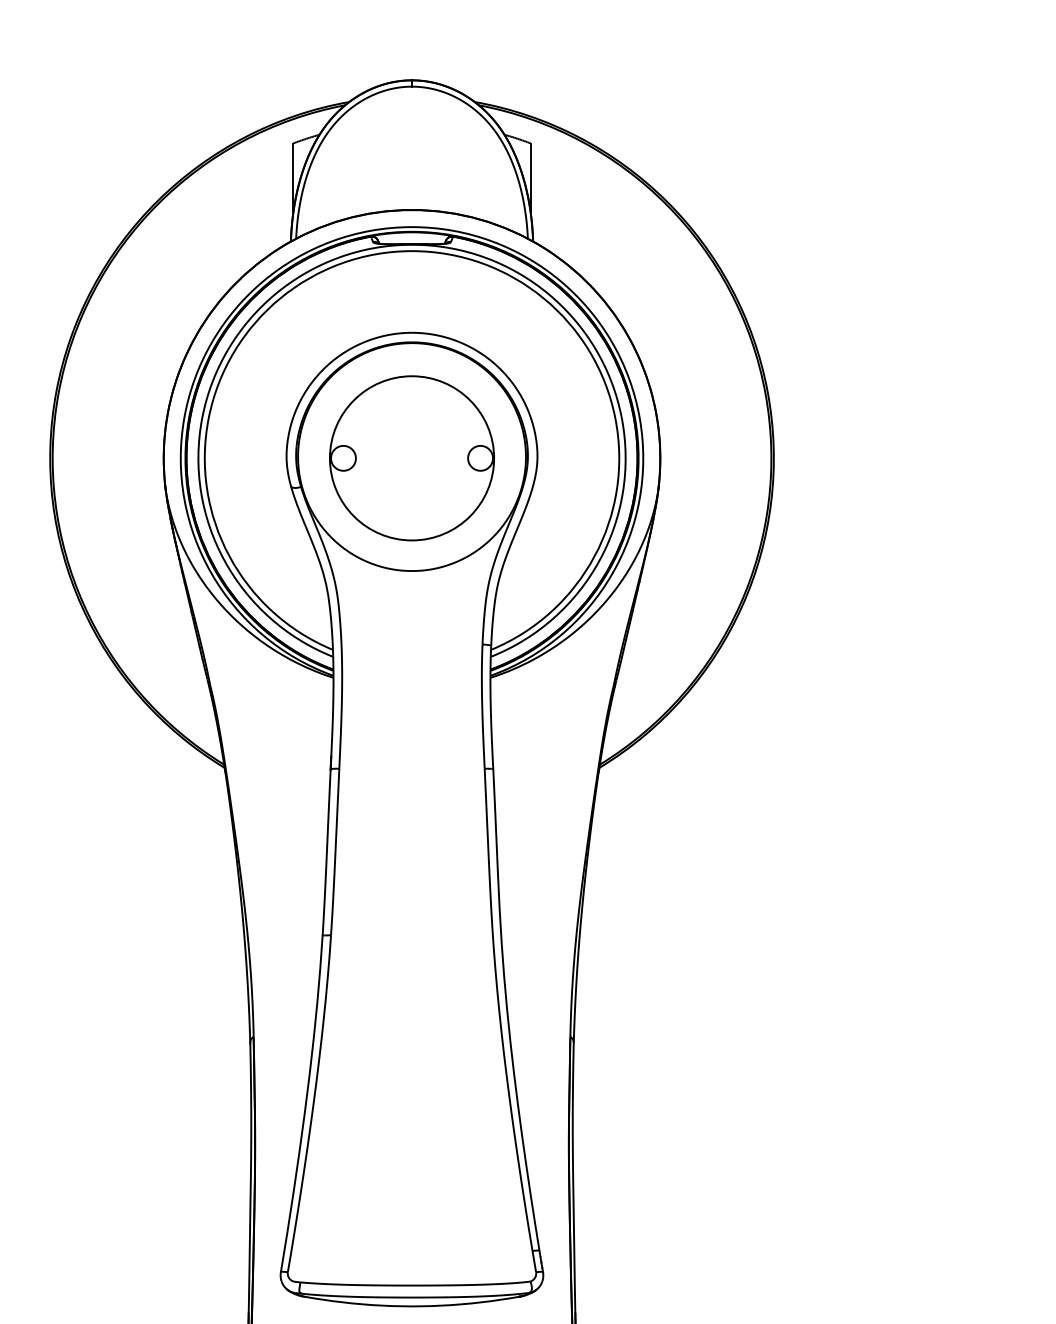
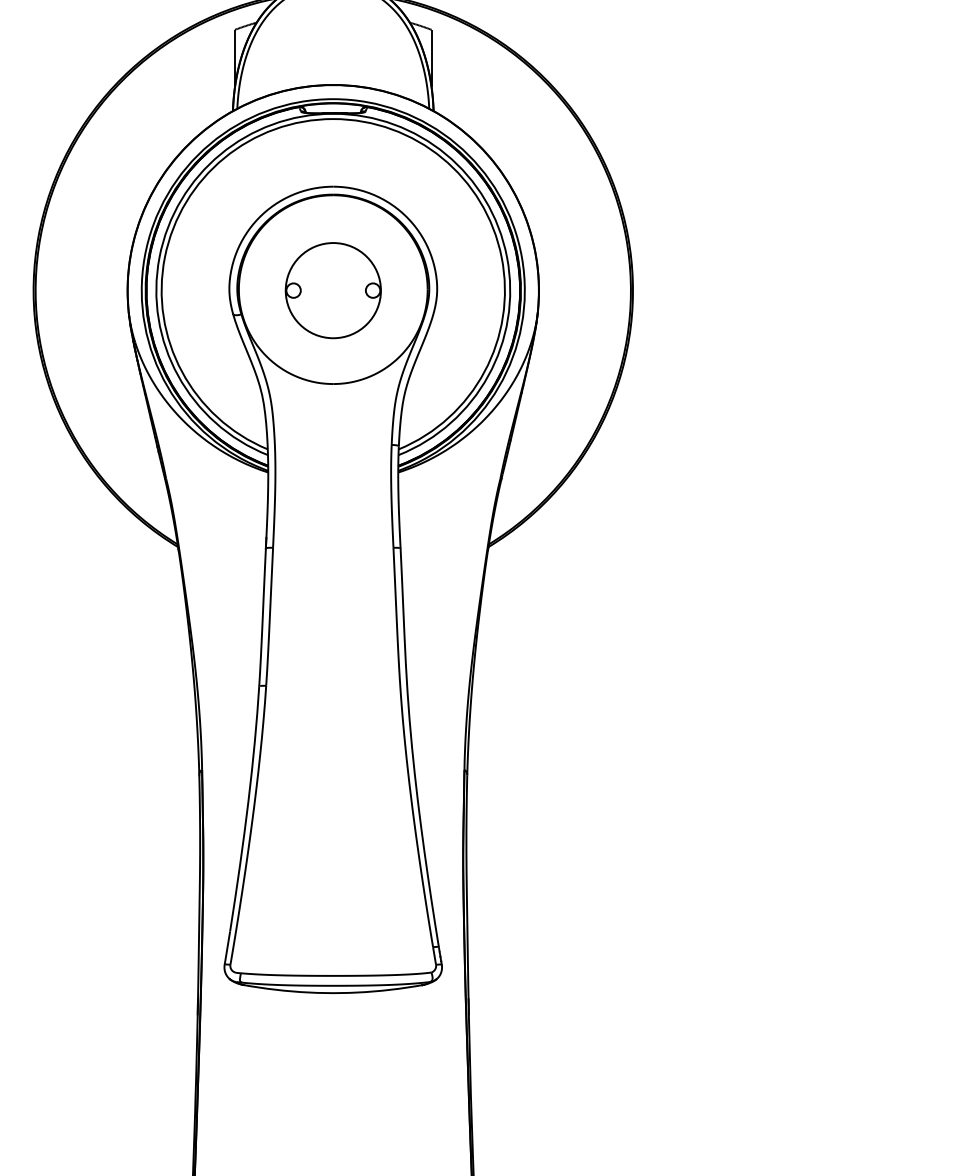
part: (412, 458) -> (333, 290), size x0.7

